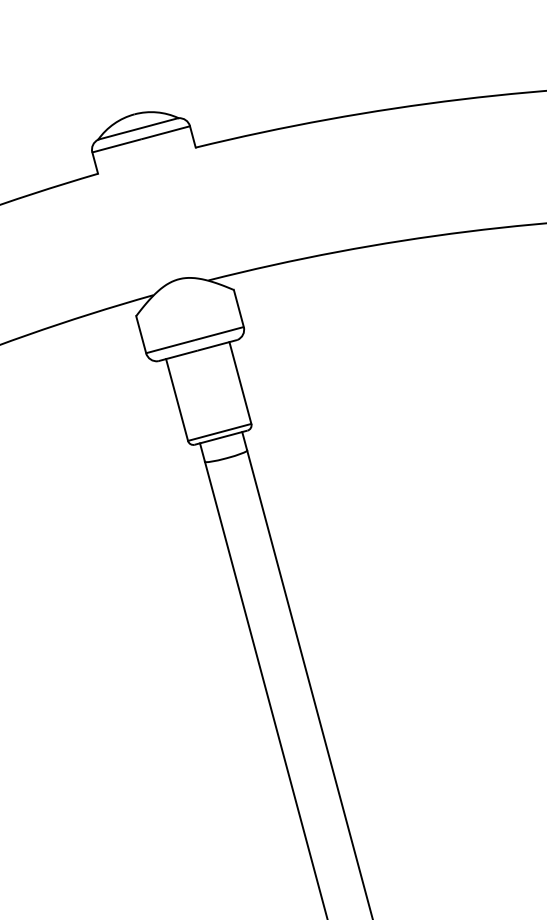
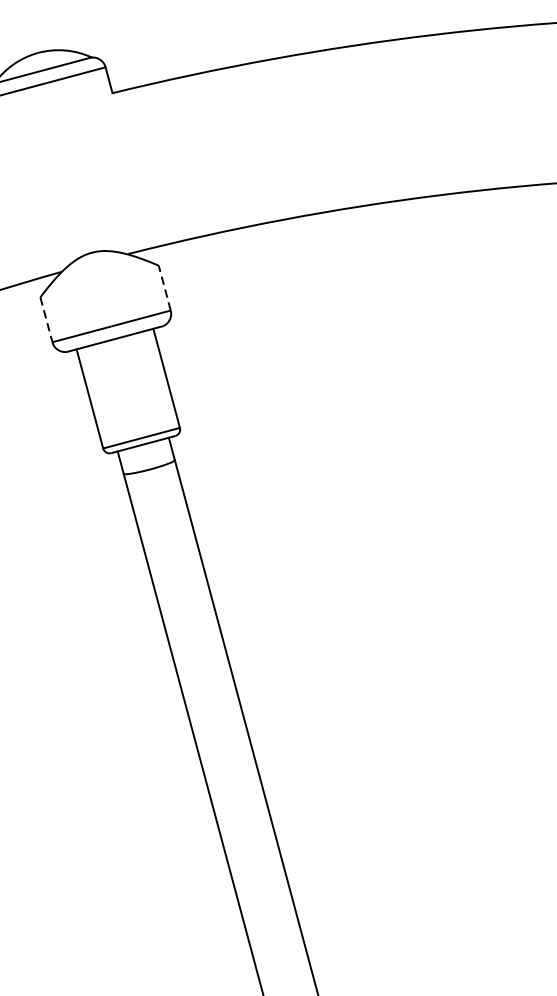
line: (238, 308) -> (164, 288), solid -> dashed
line: (141, 335) -> (46, 320), solid -> dashed

